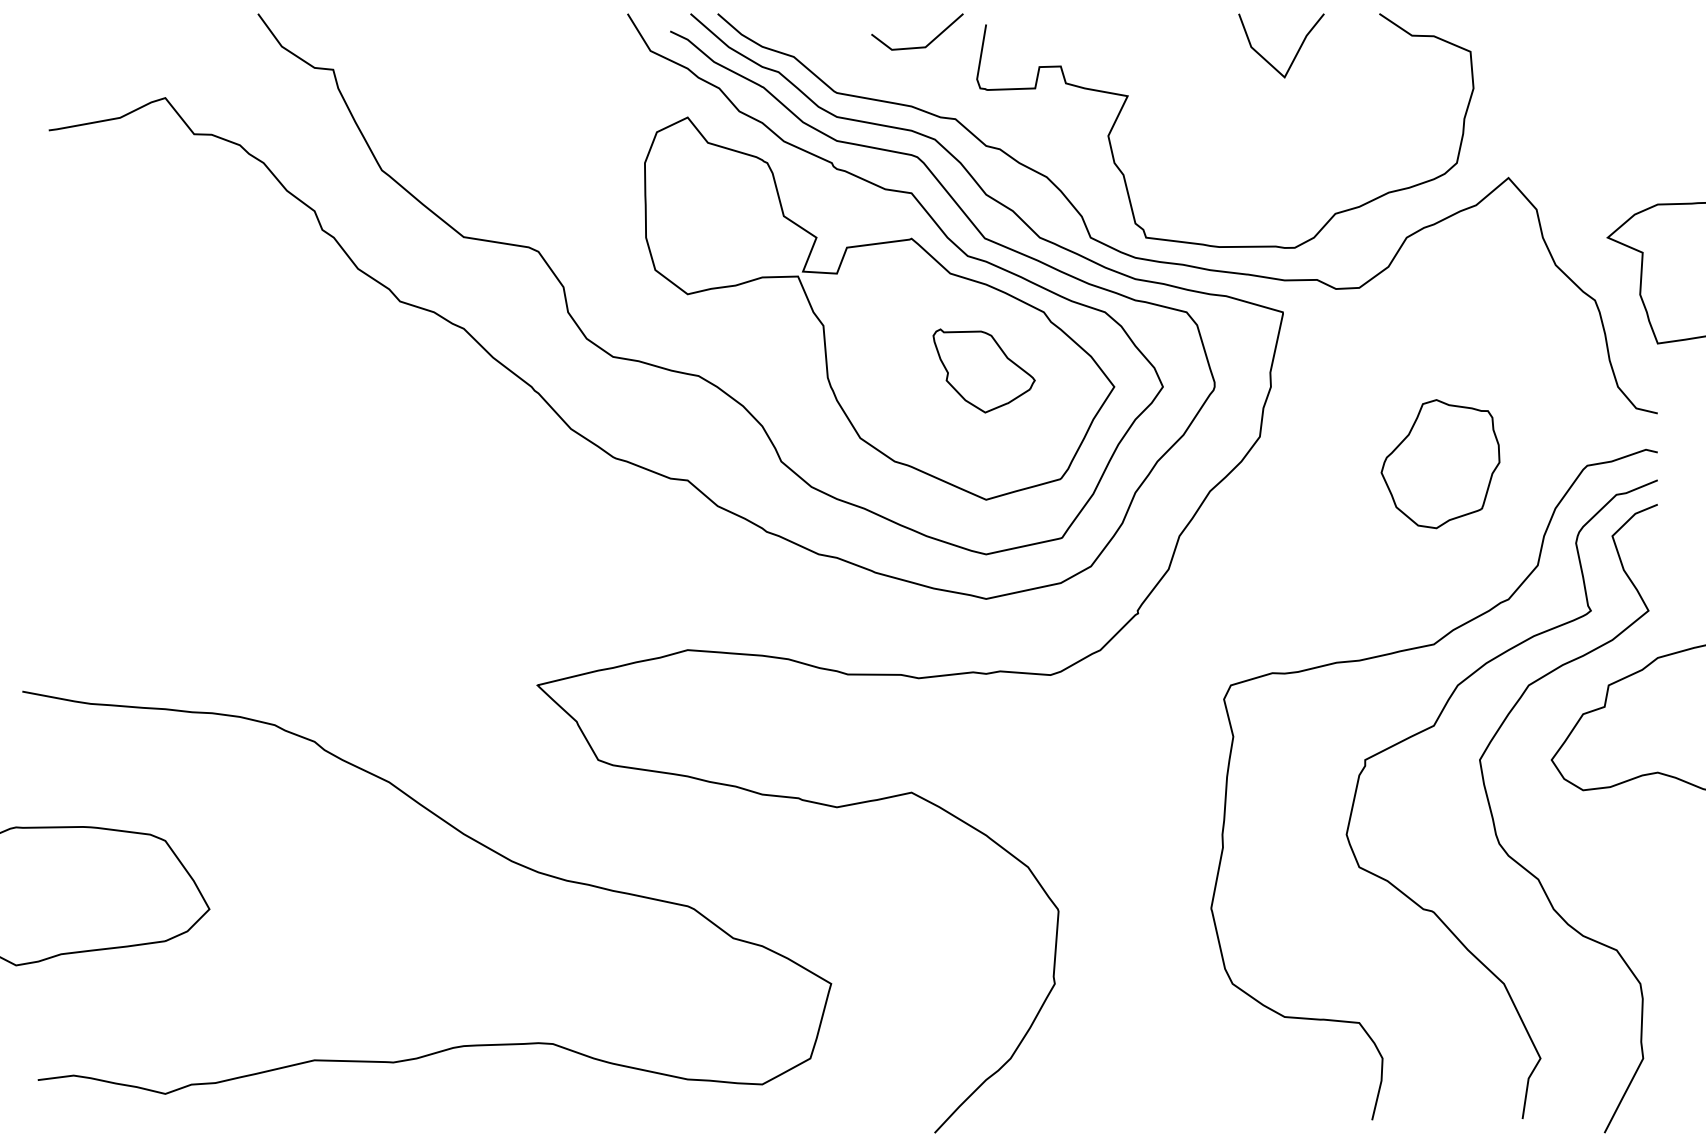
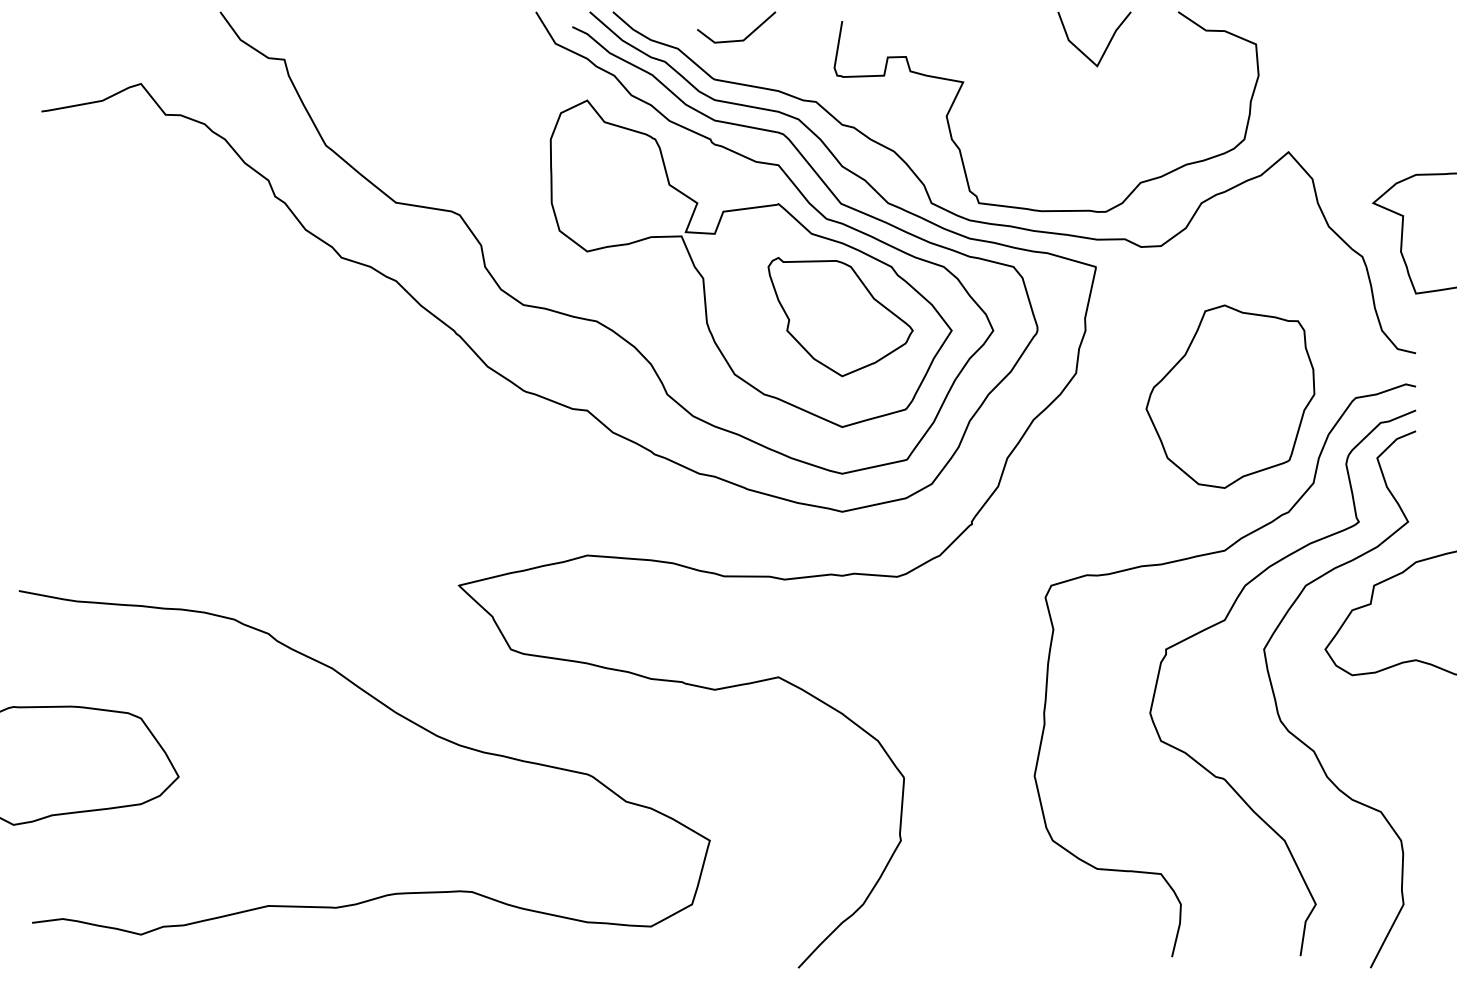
line: (919, 46) -> (738, 39), moved
part: (983, 370) -> (839, 316), size x1.67
part: (1440, 463) -> (1230, 396), size x1.67

